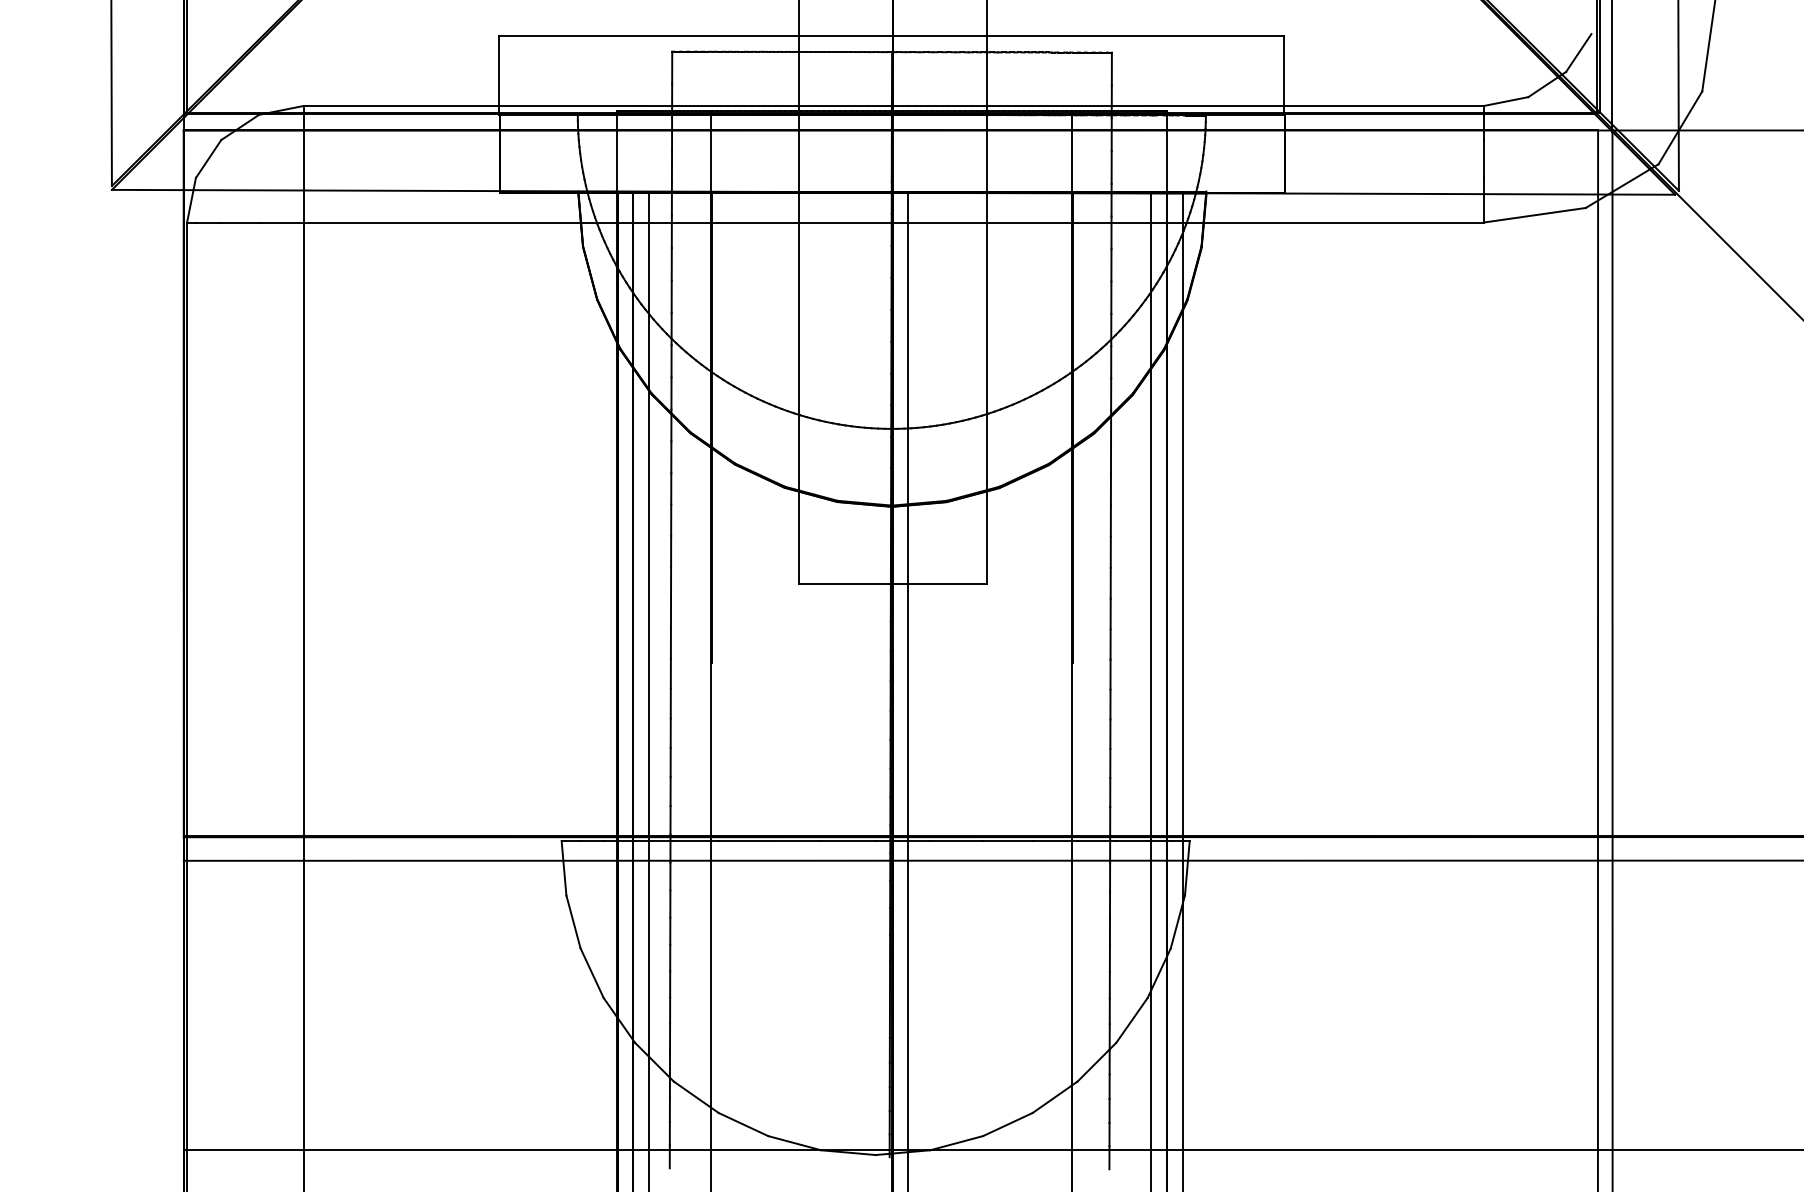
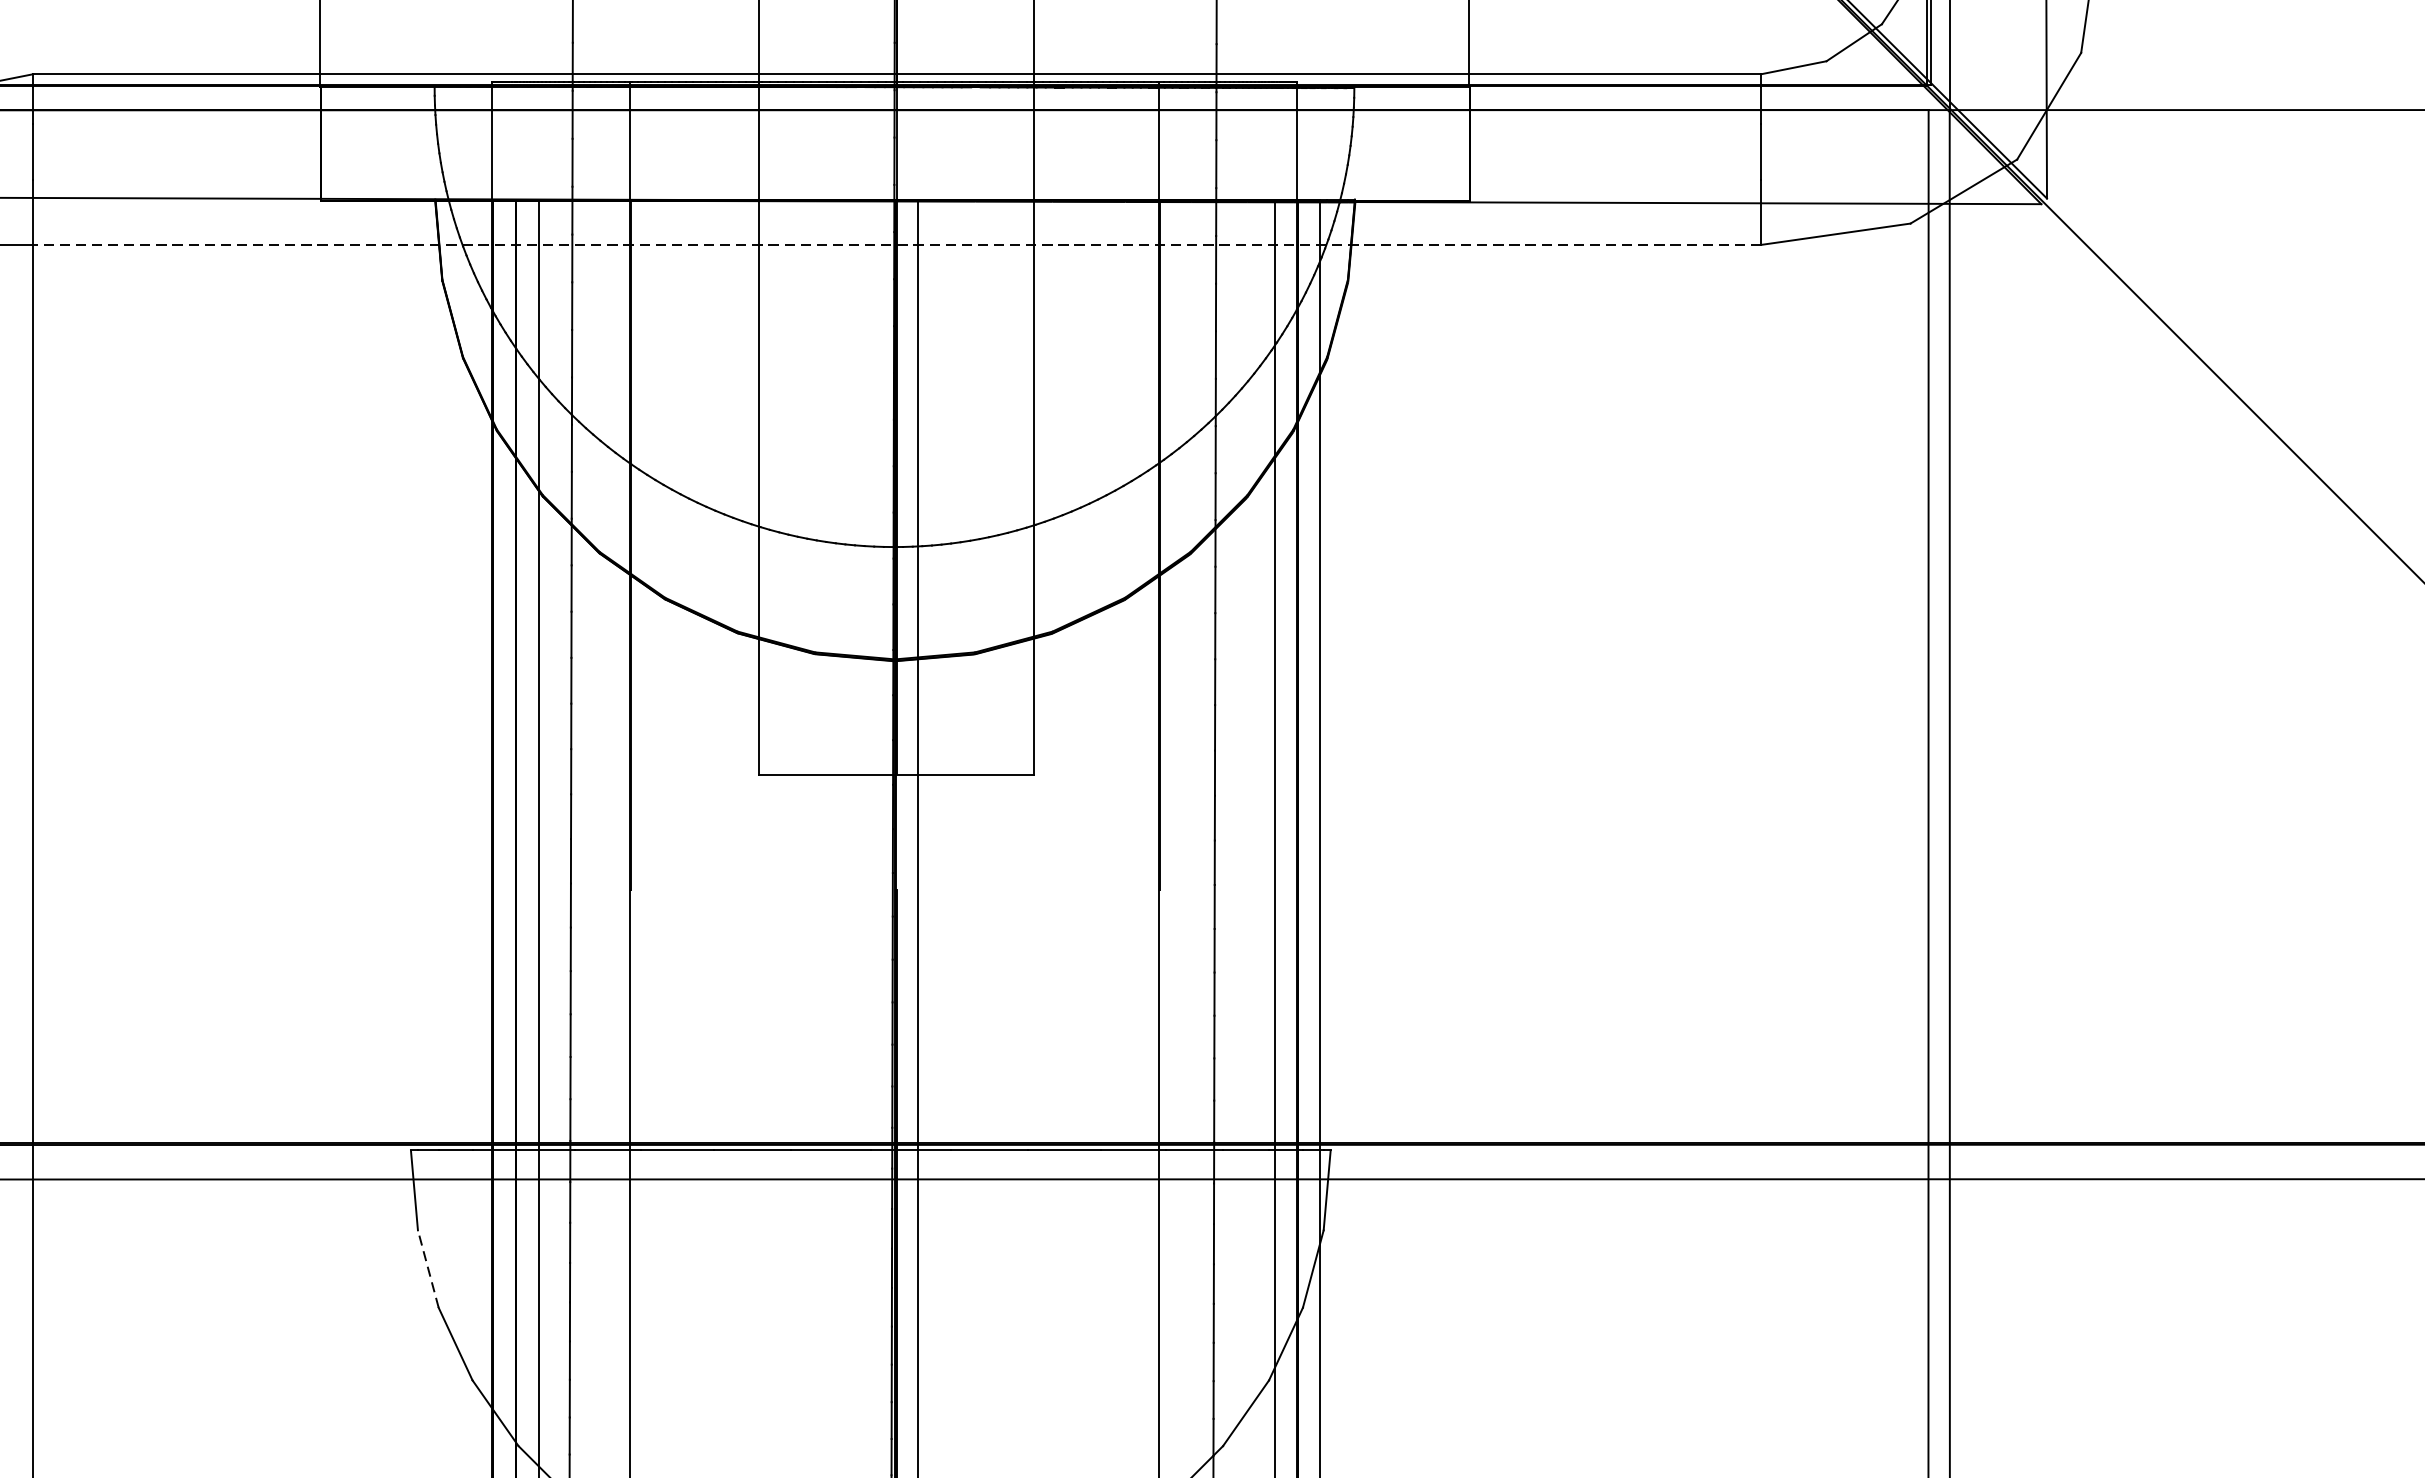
line: (893, 222) -> (896, 244), solid -> dashed
line: (573, 921) -> (428, 1268), solid -> dashed

